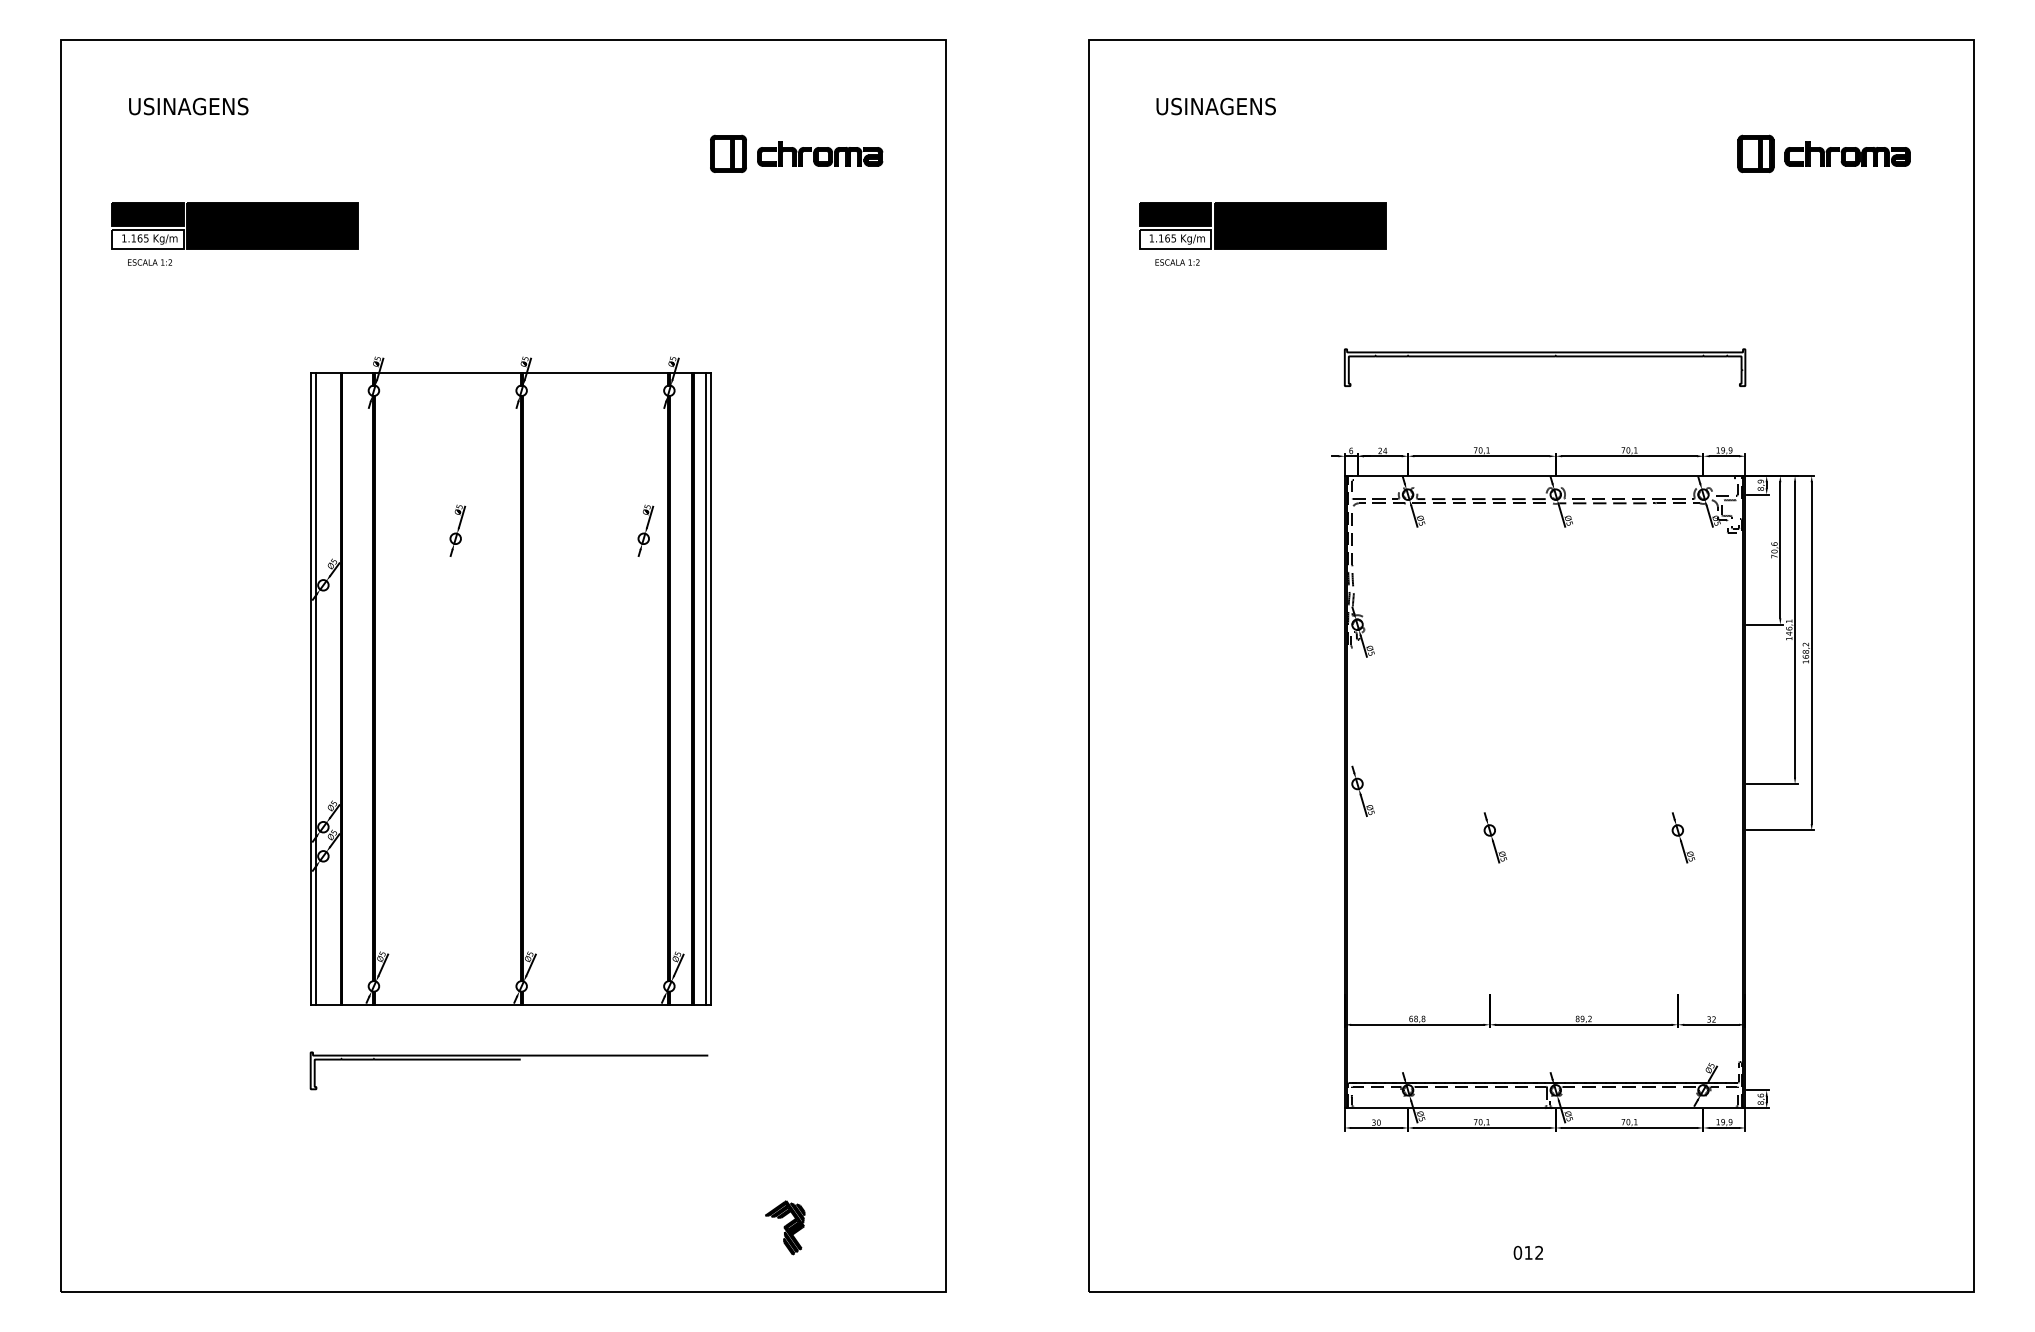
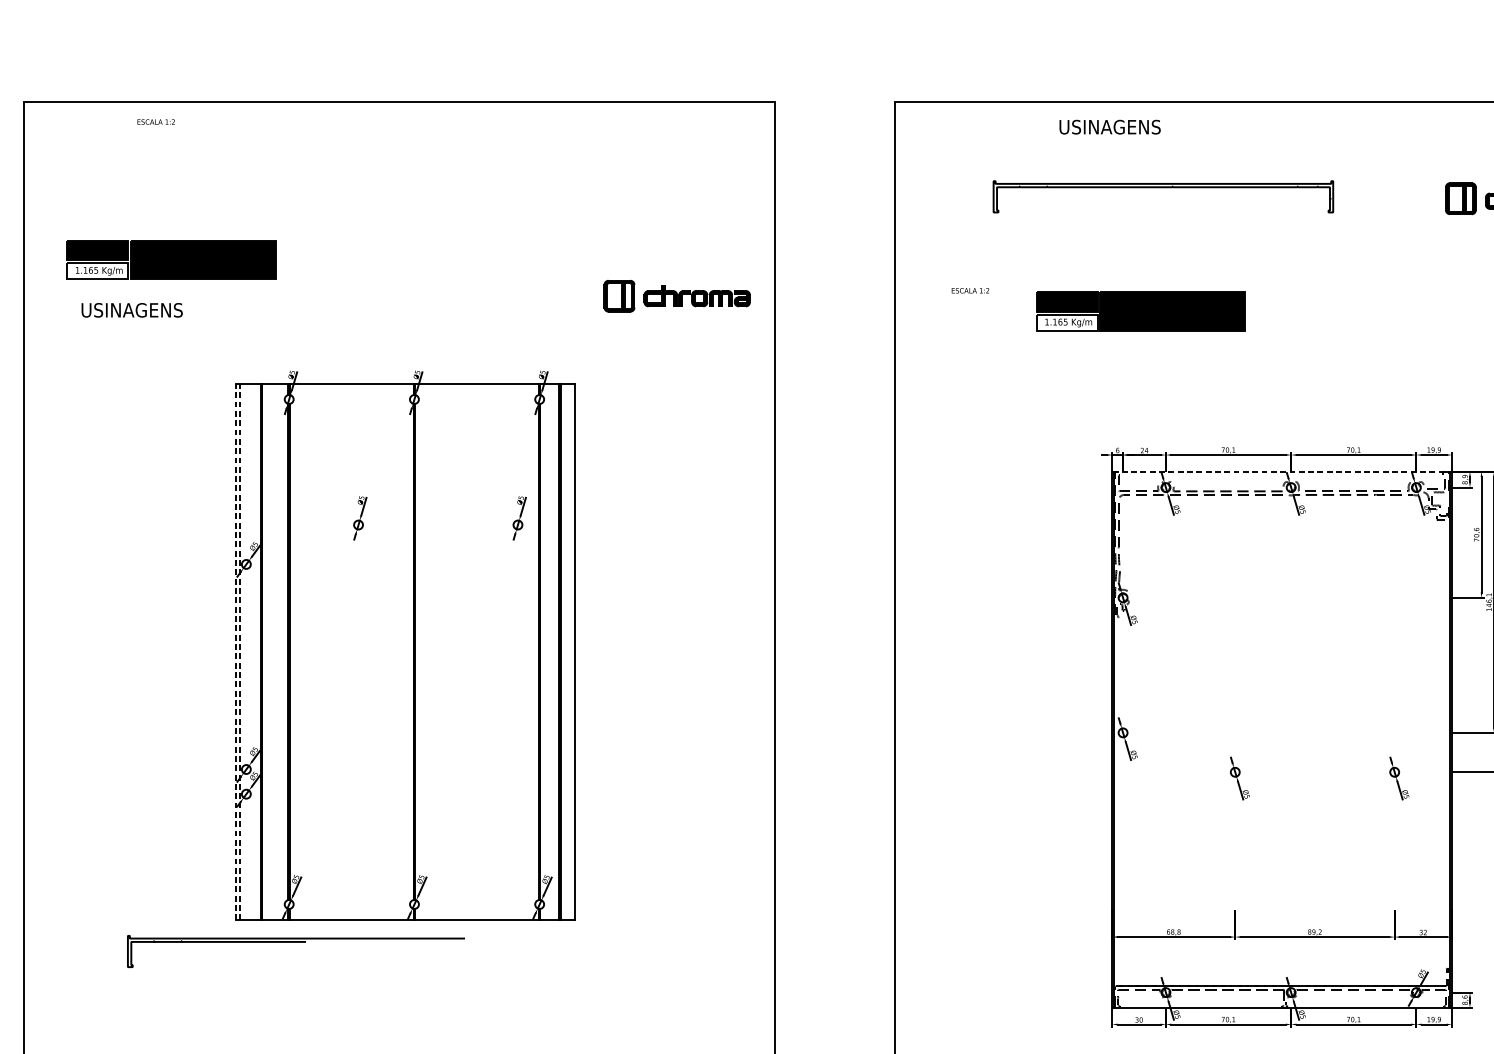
text: (188, 106) -> (131, 310), moved
text: (1215, 106) -> (1109, 127), moved
part: (796, 153) -> (677, 295), moved
part: (1262, 225) -> (1140, 311), moved
text: (149, 262) -> (155, 122), moved
part: (1544, 357) -> (1162, 188), moved
line: (1545, 475) -> (1282, 471), solid -> dashed
line: (310, 688) -> (235, 651), solid -> dashed
line: (316, 688) -> (240, 651), solid -> dashed
line: (705, 688) -> (570, 651), removed
curve: (508, 1060) -> (295, 942), moved

